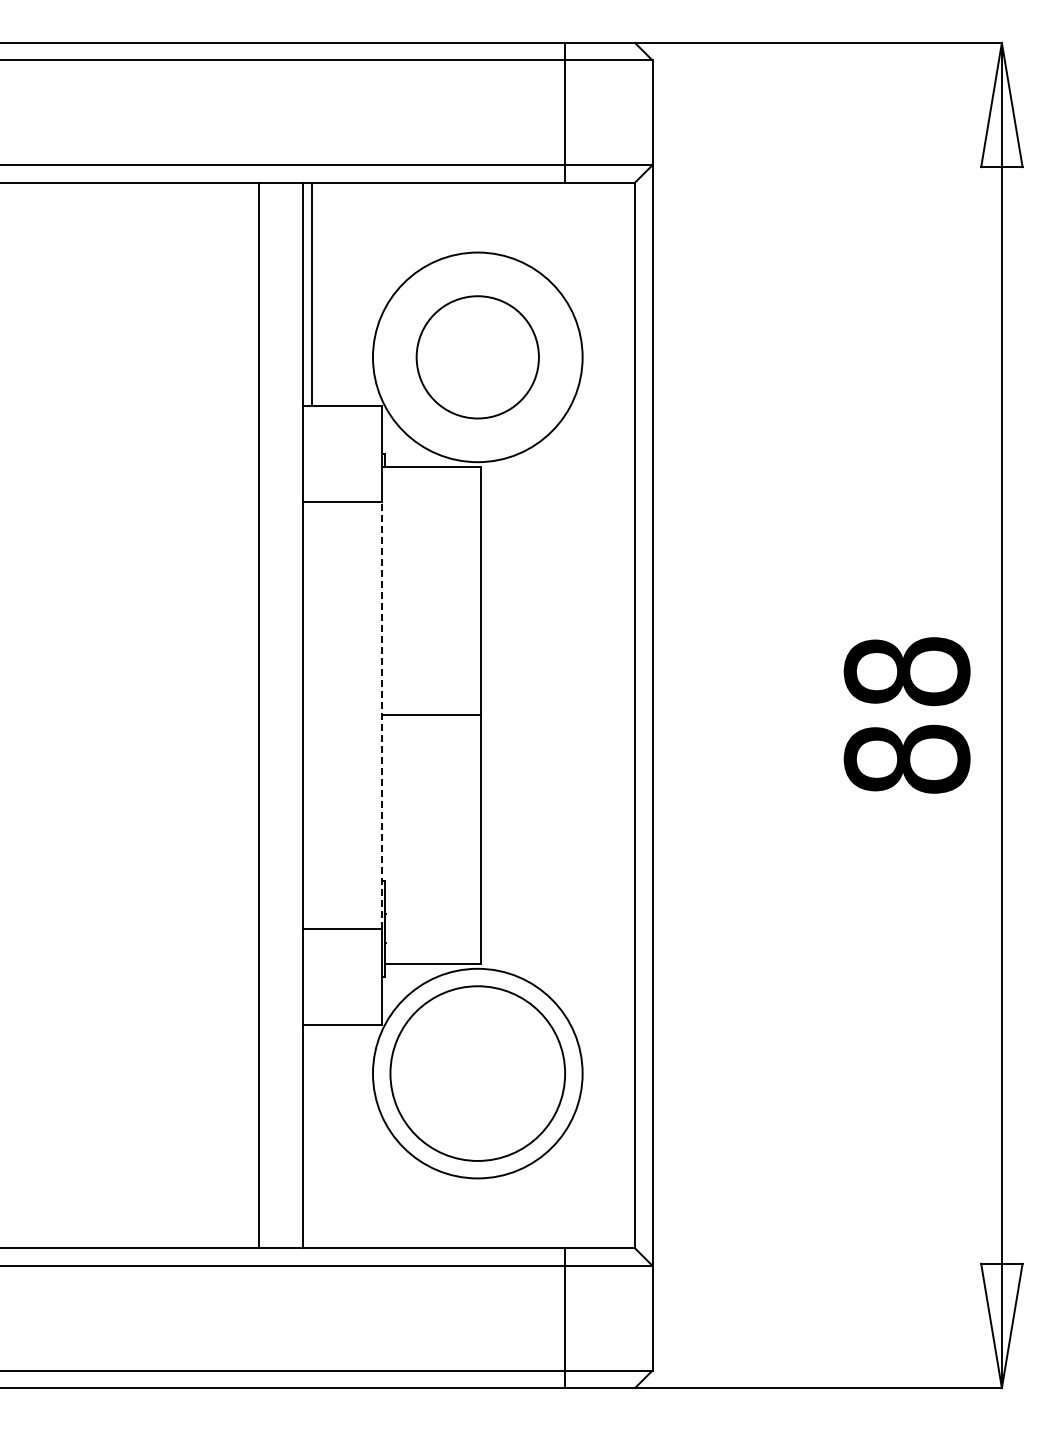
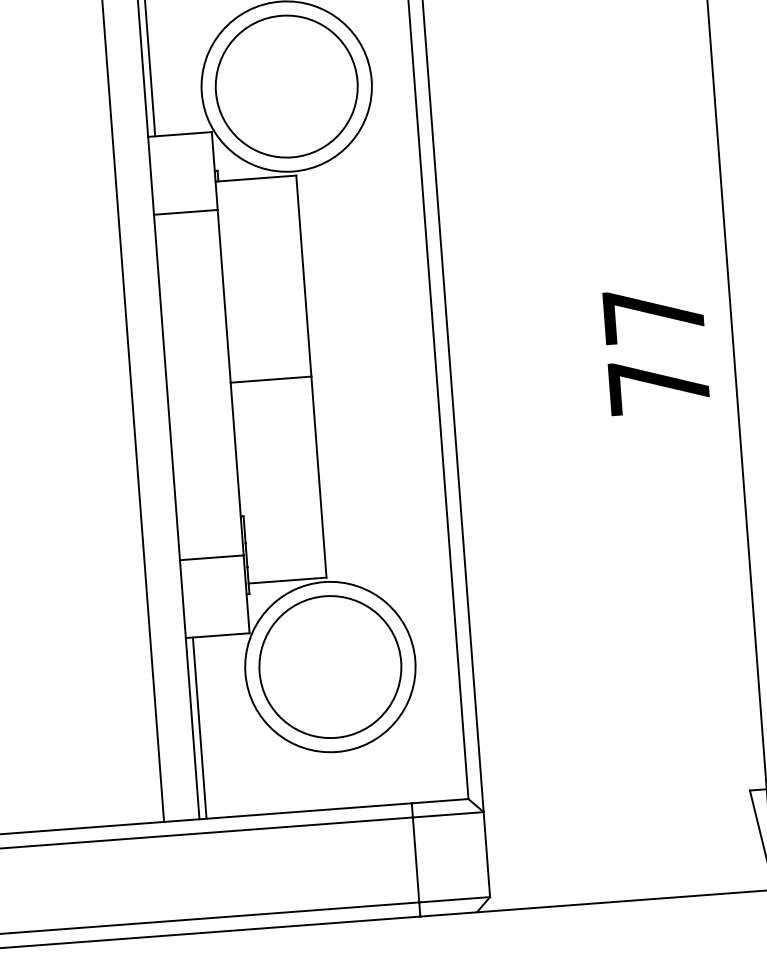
circle: (477, 357) -> (286, 86), size x1.43
line: (381, 715) -> (230, 382), dashed -> solid
text: (906, 715) -> (655, 350), 88 -> 77
line: (311, 1136) -> (199, 728), added

